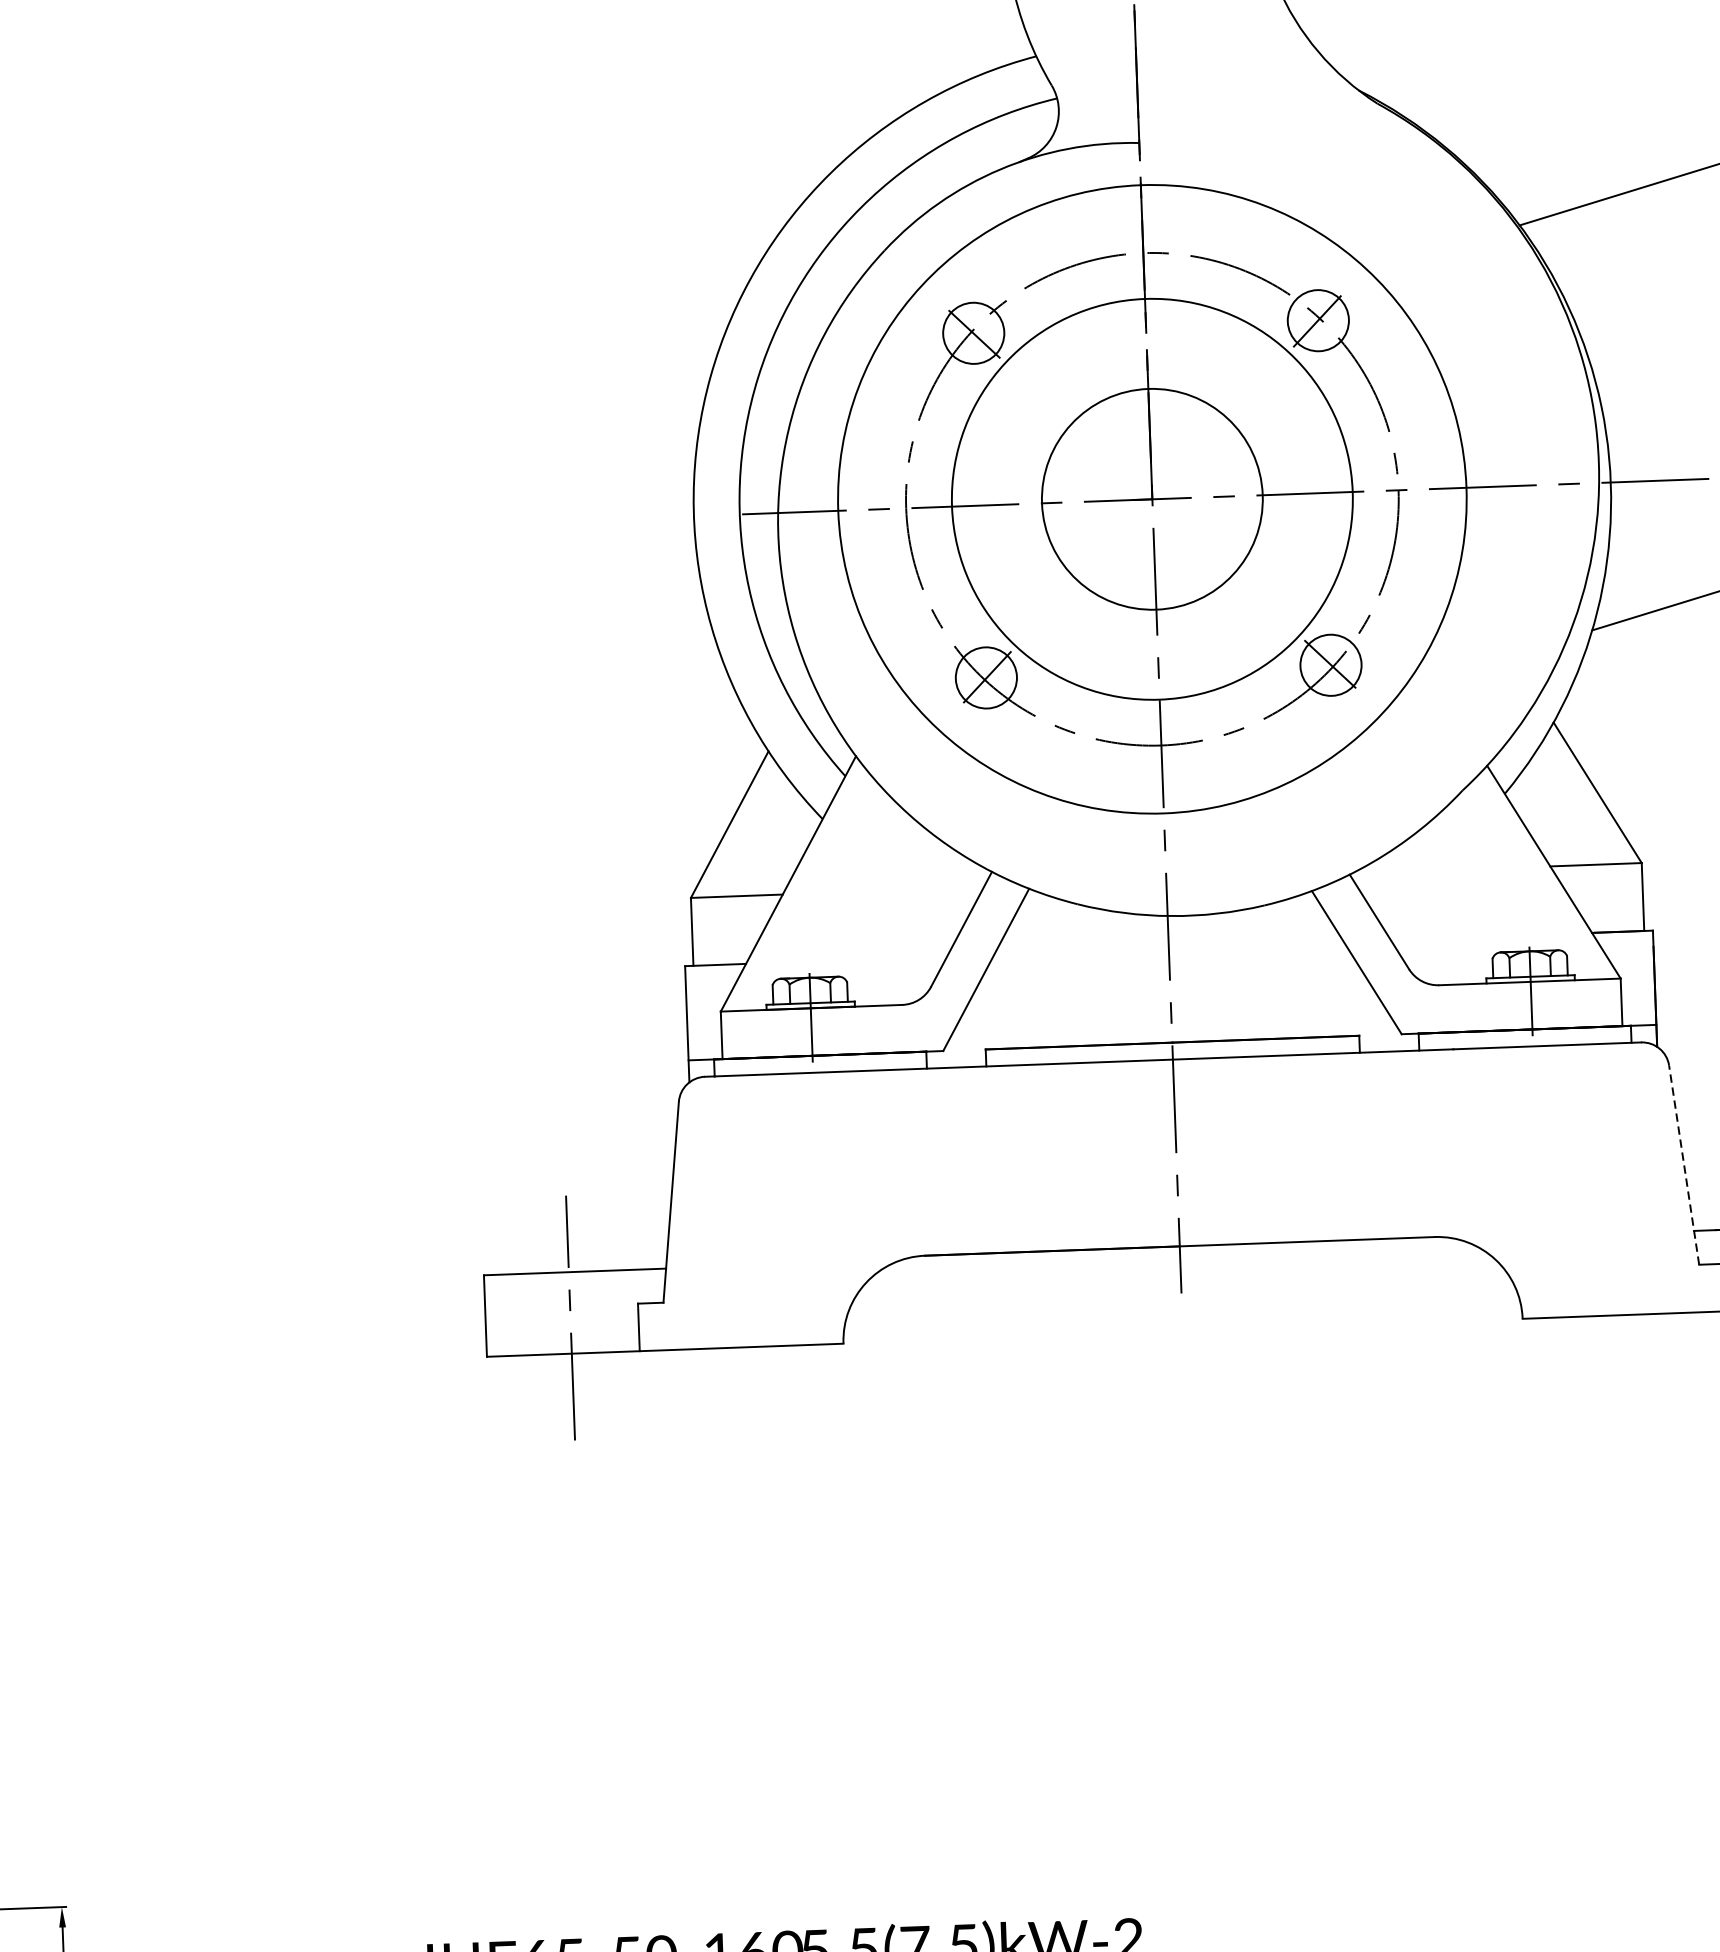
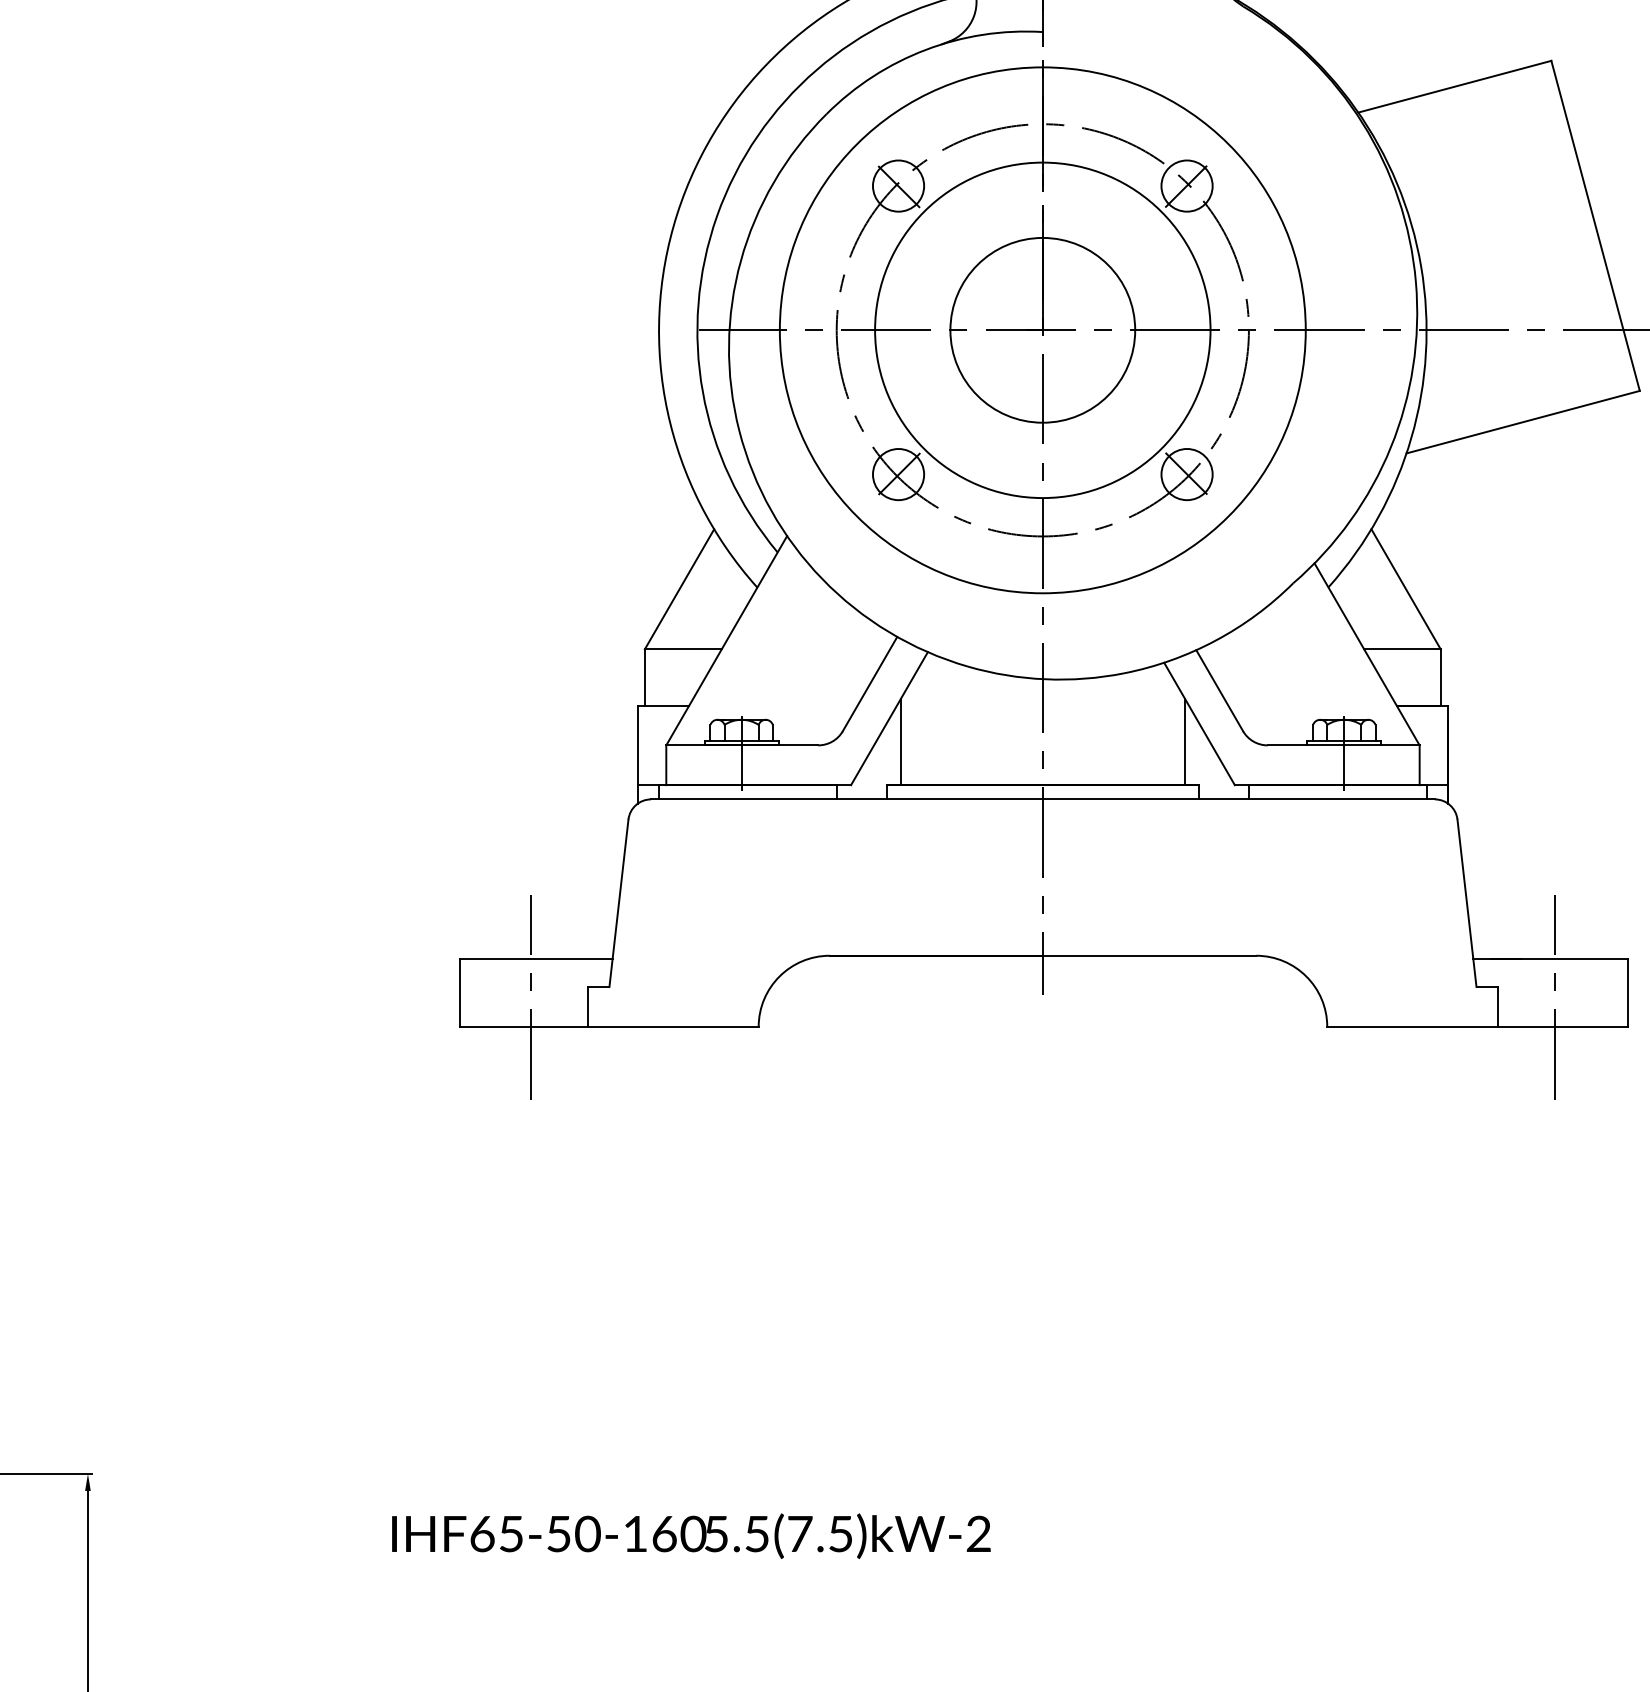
line: (1339, 984) -> (1184, 741), added
line: (1000, 997) -> (900, 742), added
line: (1683, 1164) -> (1466, 902), dashed -> solid

